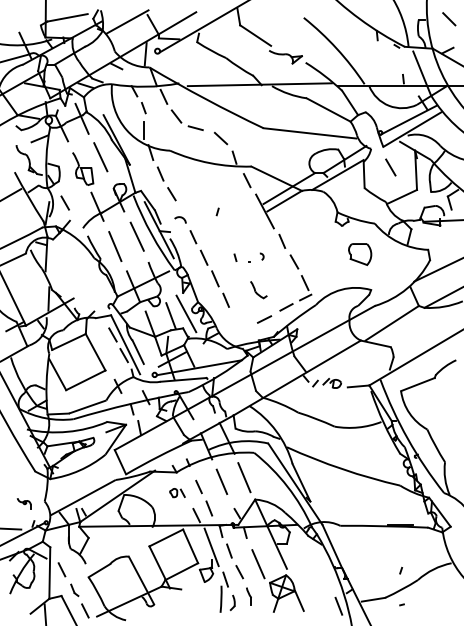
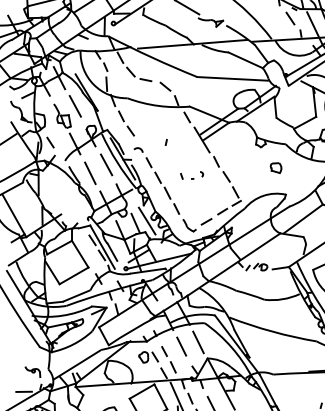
line: (390, 167) -> (290, 18), moved
part: (360, 254) -> (276, 168), size x0.62
part: (258, 290) -> (189, 225), moved
part: (177, 492) -> (148, 356), size x1.67
part: (24, 503) -> (33, 371), size x1.43

